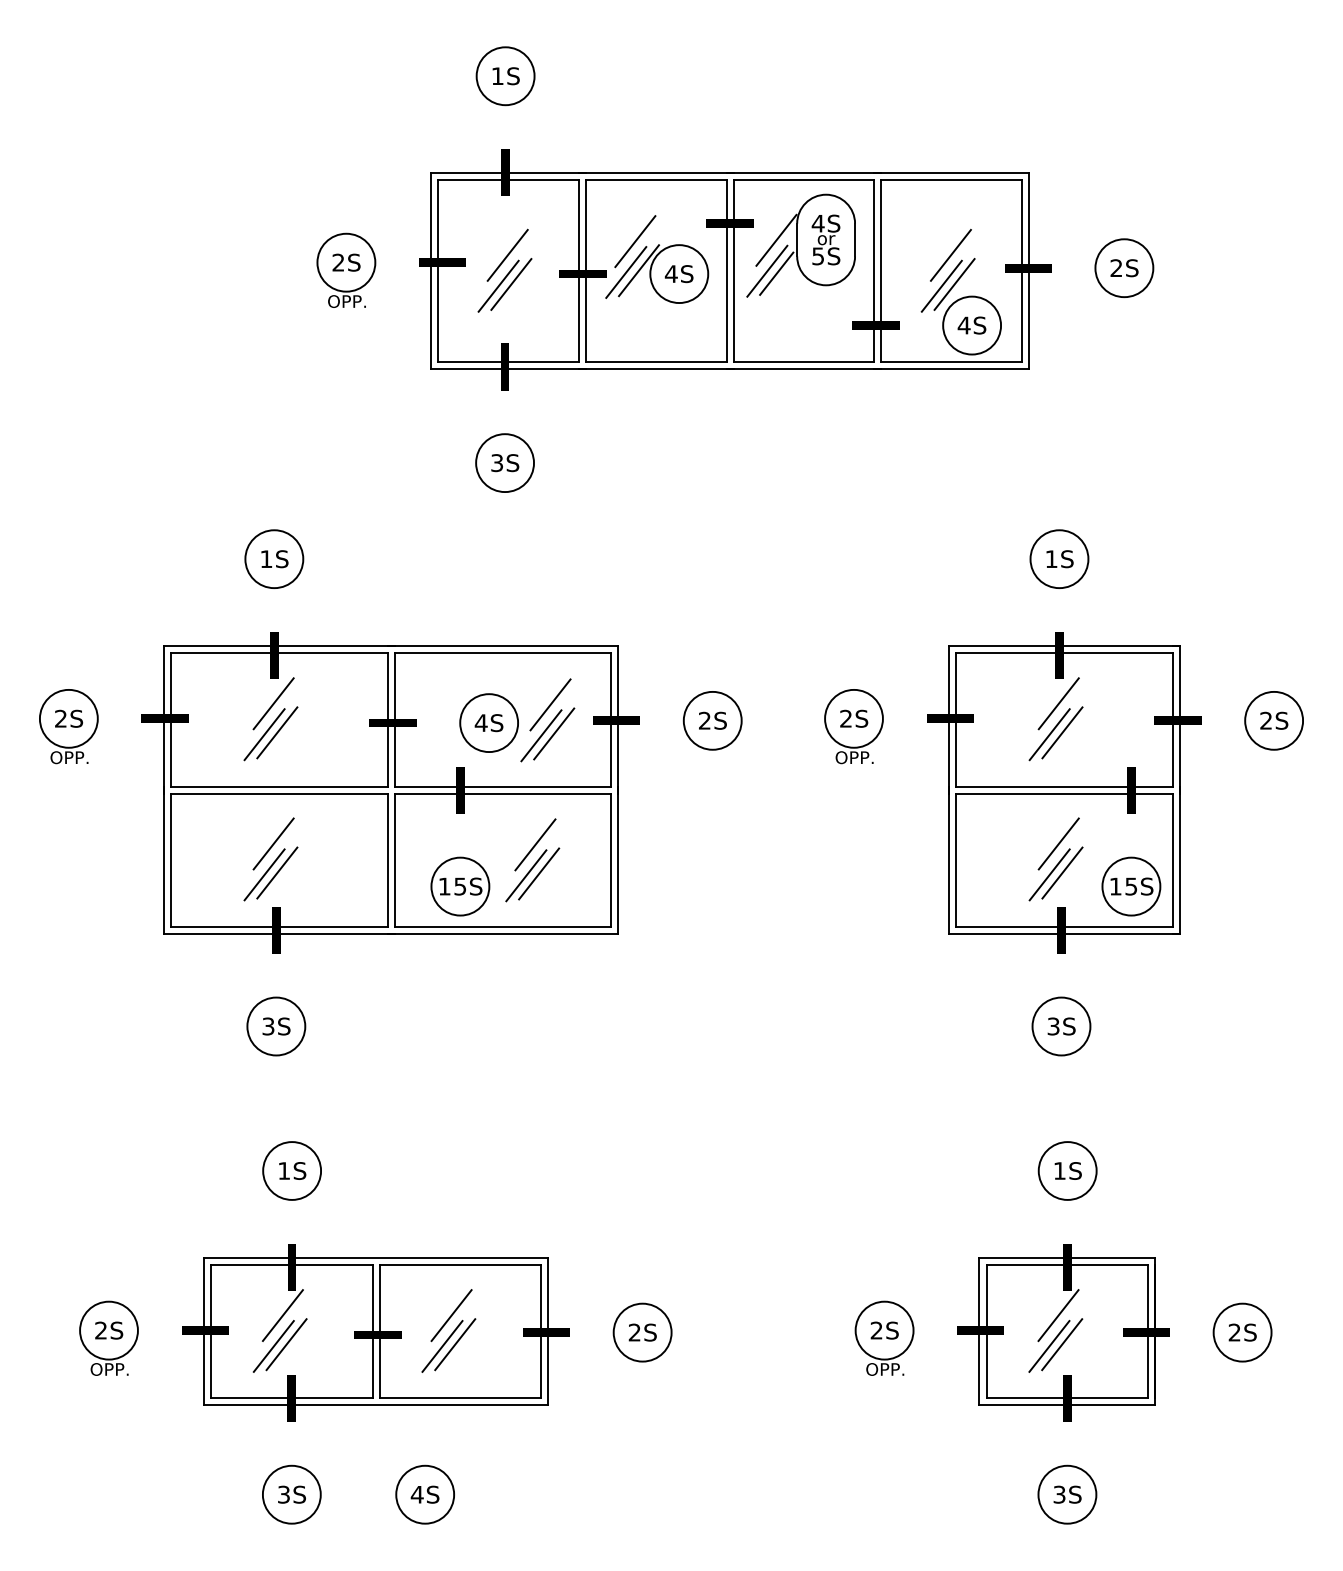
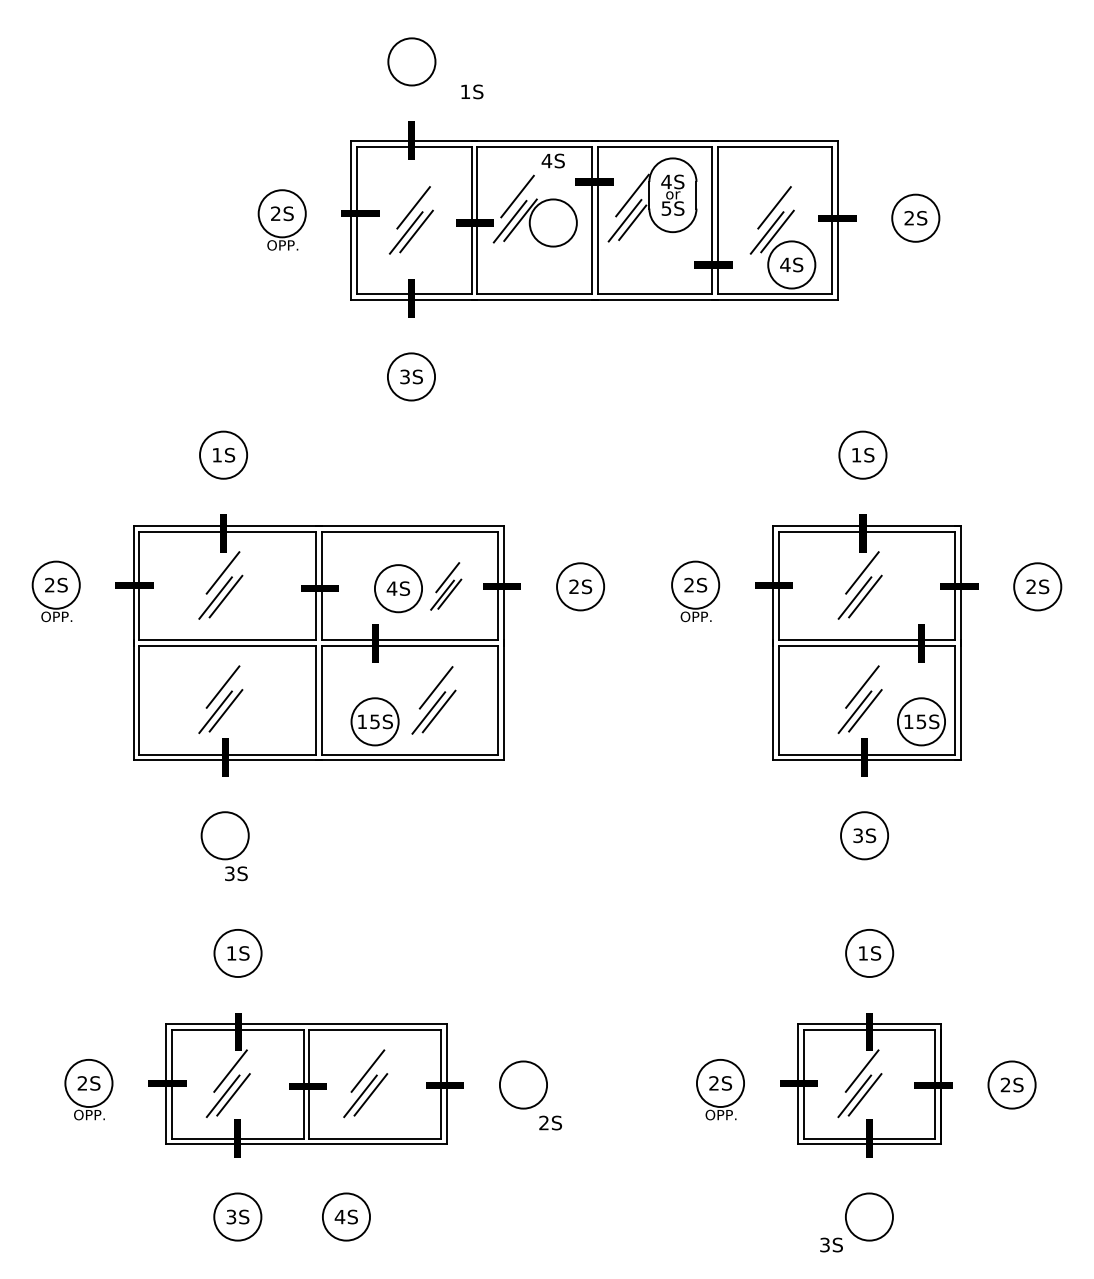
text: (506, 75) -> (472, 91), moved
text: (678, 273) -> (552, 160), moved
part: (546, 720) -> (445, 586), size x0.7
text: (276, 1026) -> (236, 873), moved
text: (642, 1331) -> (550, 1122), moved
text: (1067, 1494) -> (831, 1244), moved

